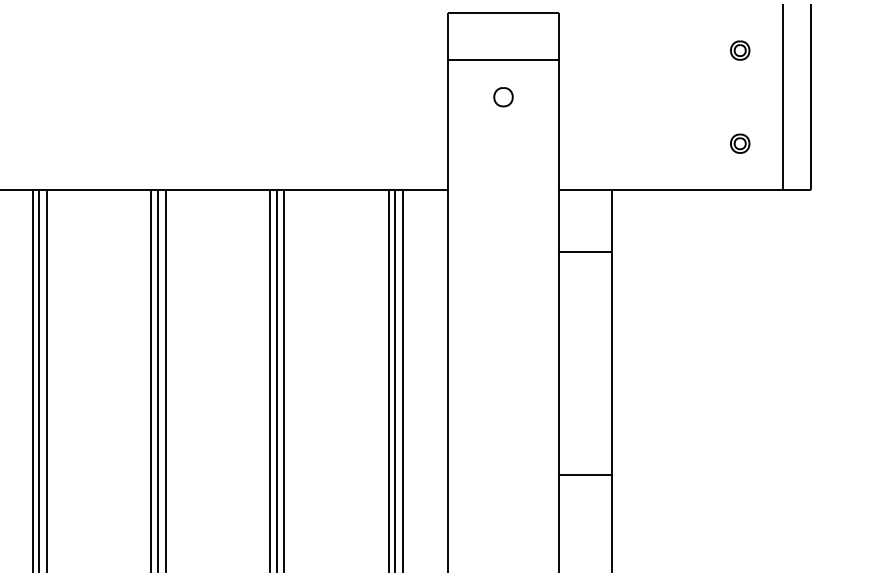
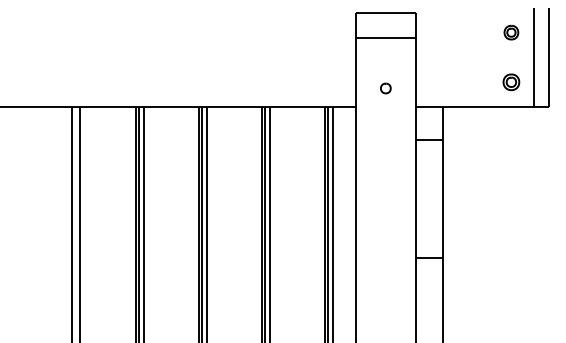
part: (740, 50) -> (511, 32), size x1.4
part: (502, 97) -> (385, 88), moved
part: (740, 142) -> (511, 81), size x1.6

